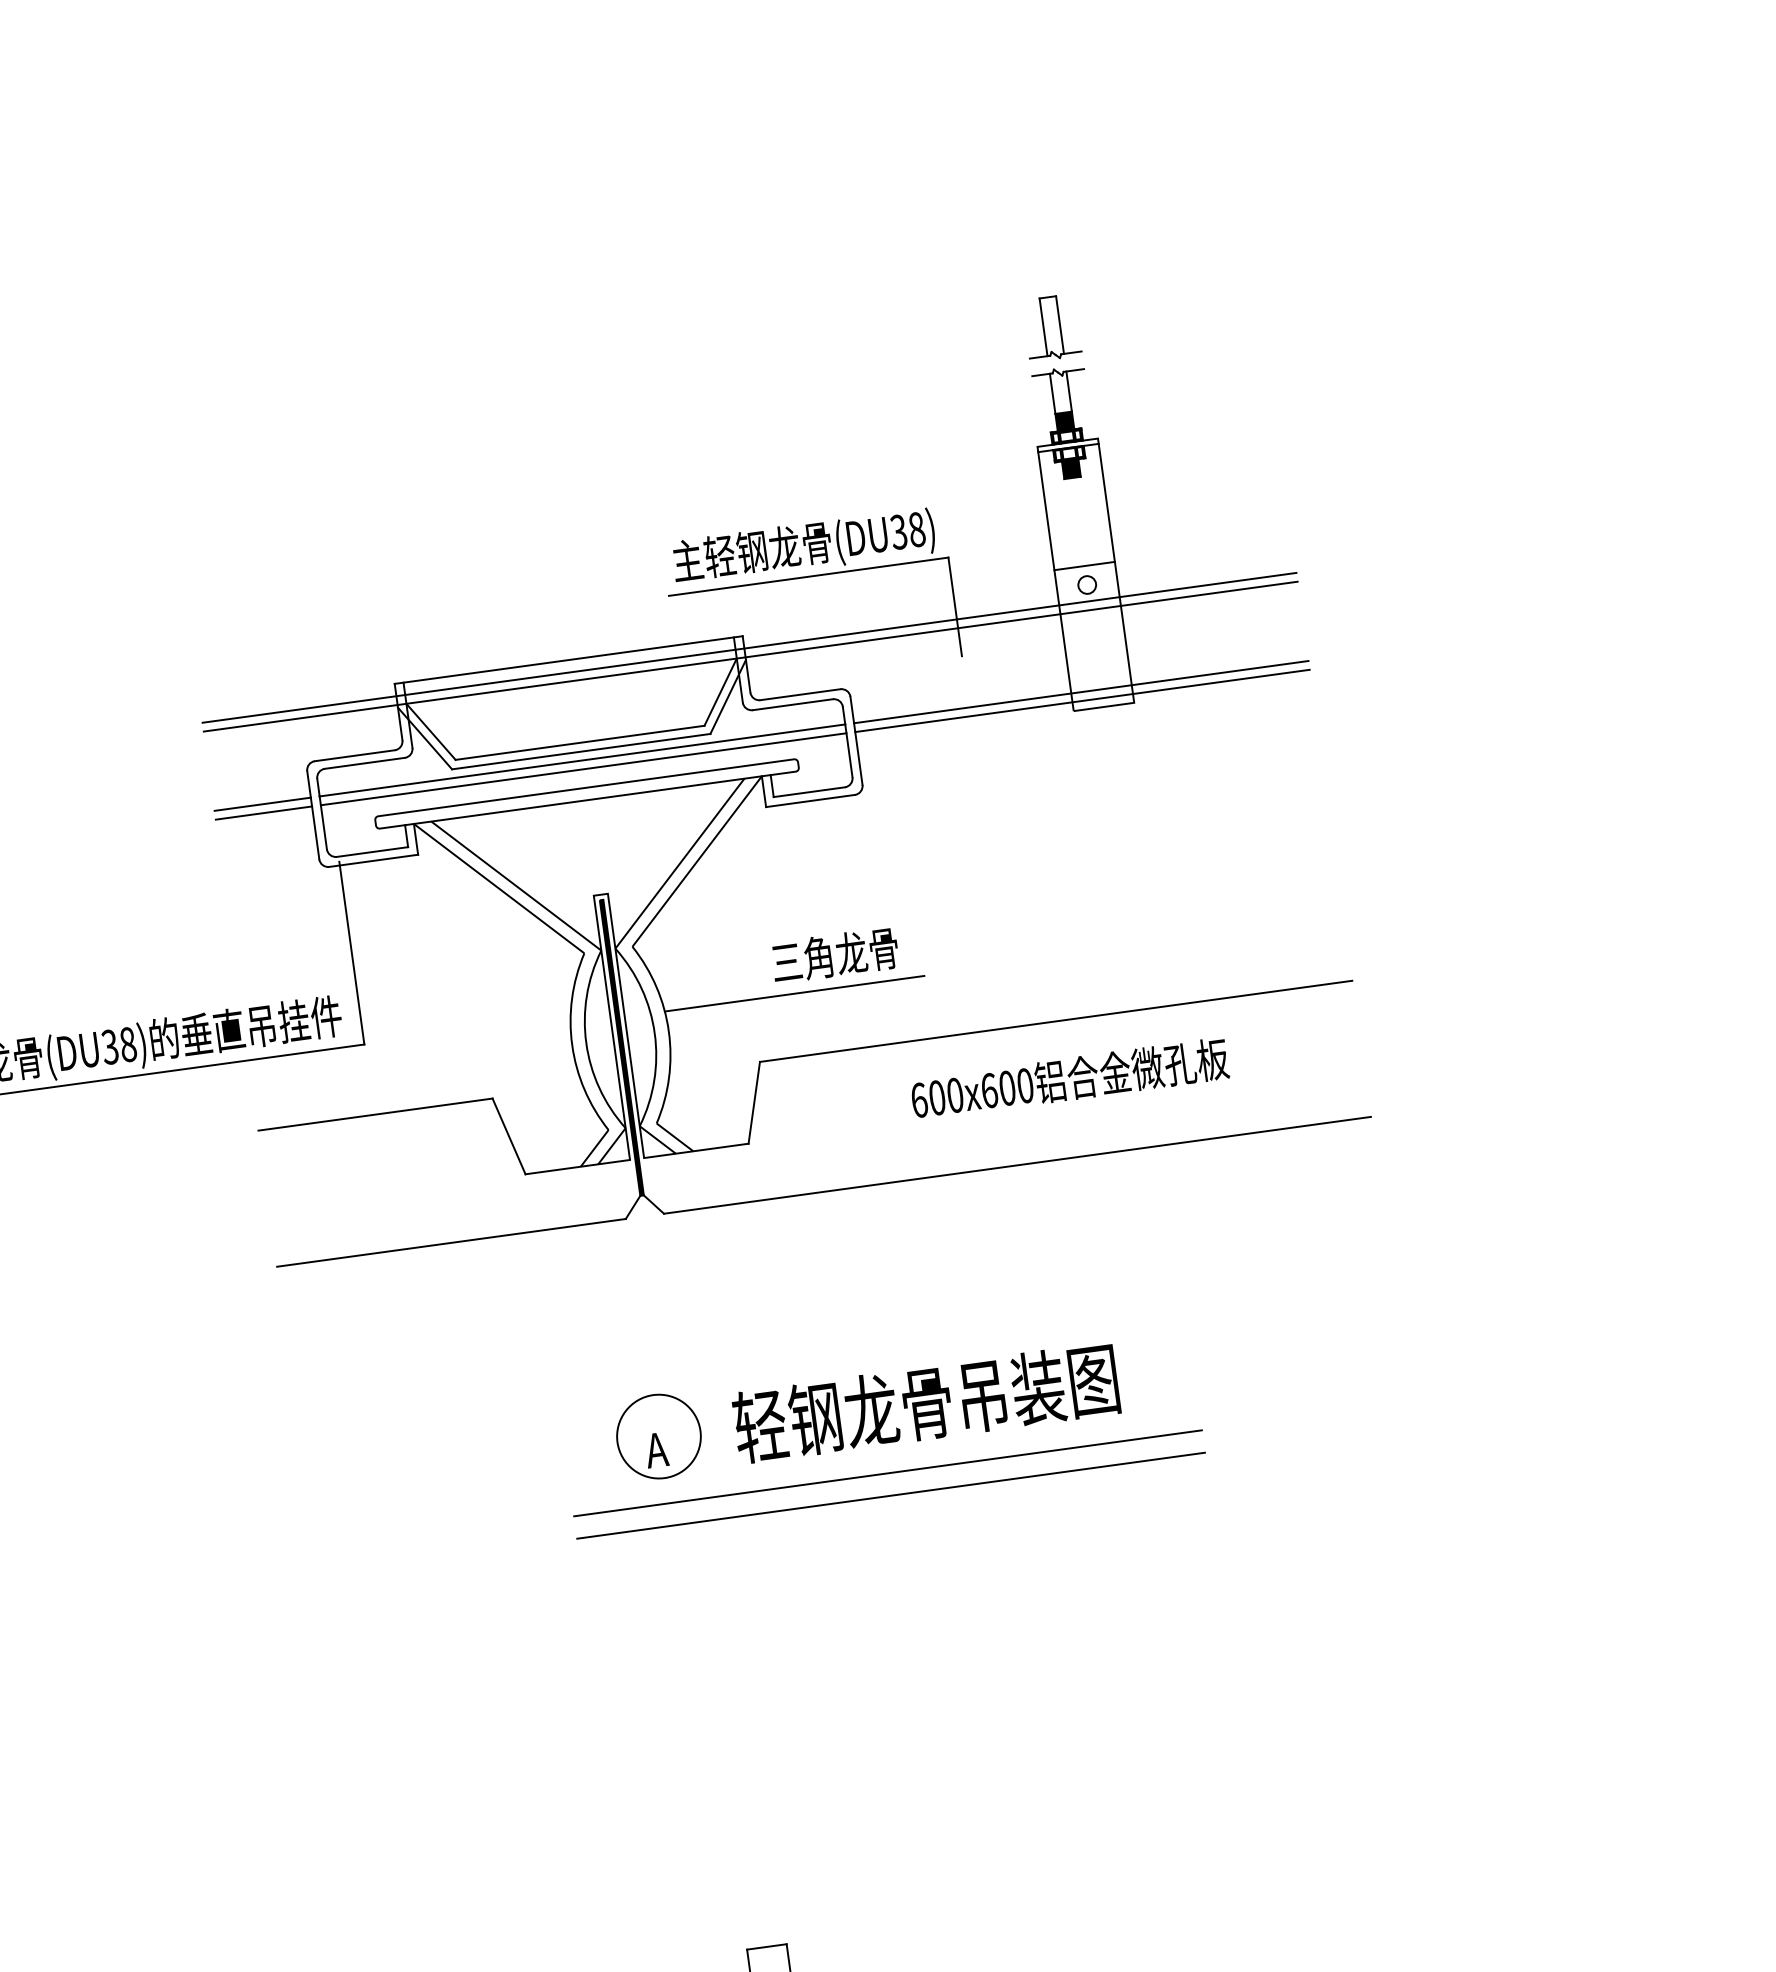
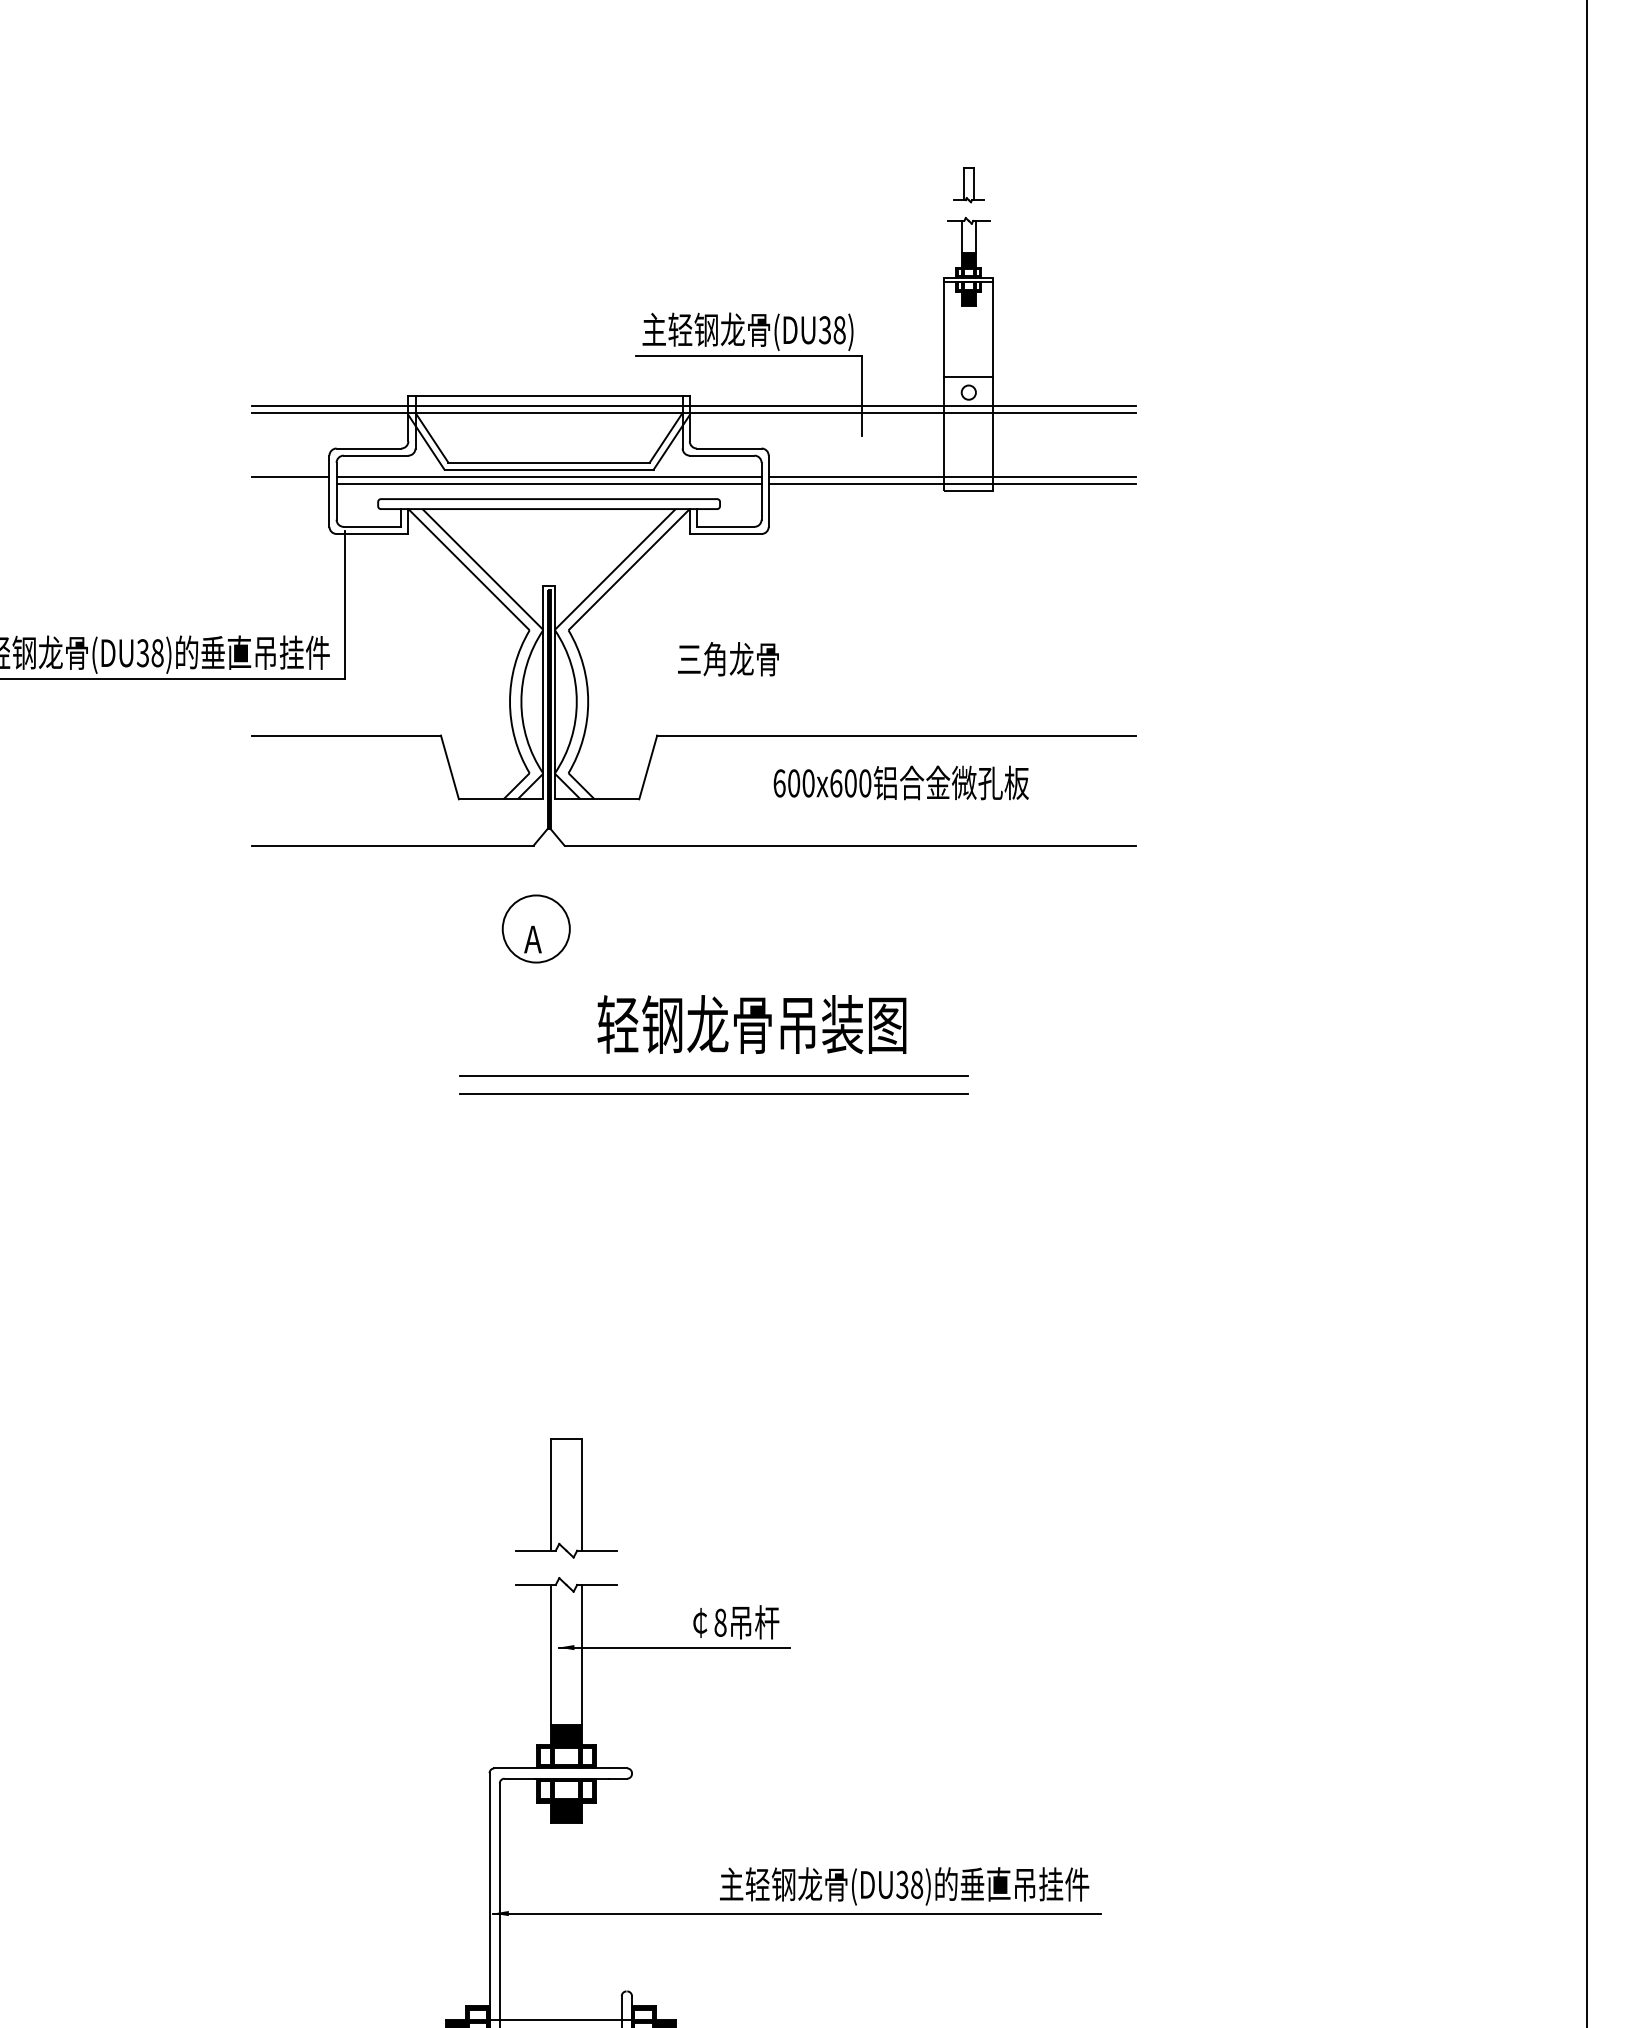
part: (1051, 327) -> (968, 184), size x0.7
line: (263, 813) -> (290, 484), removed
line: (795, 993) -> (692, 685), removed
part: (657, 1436) -> (535, 928), moved

